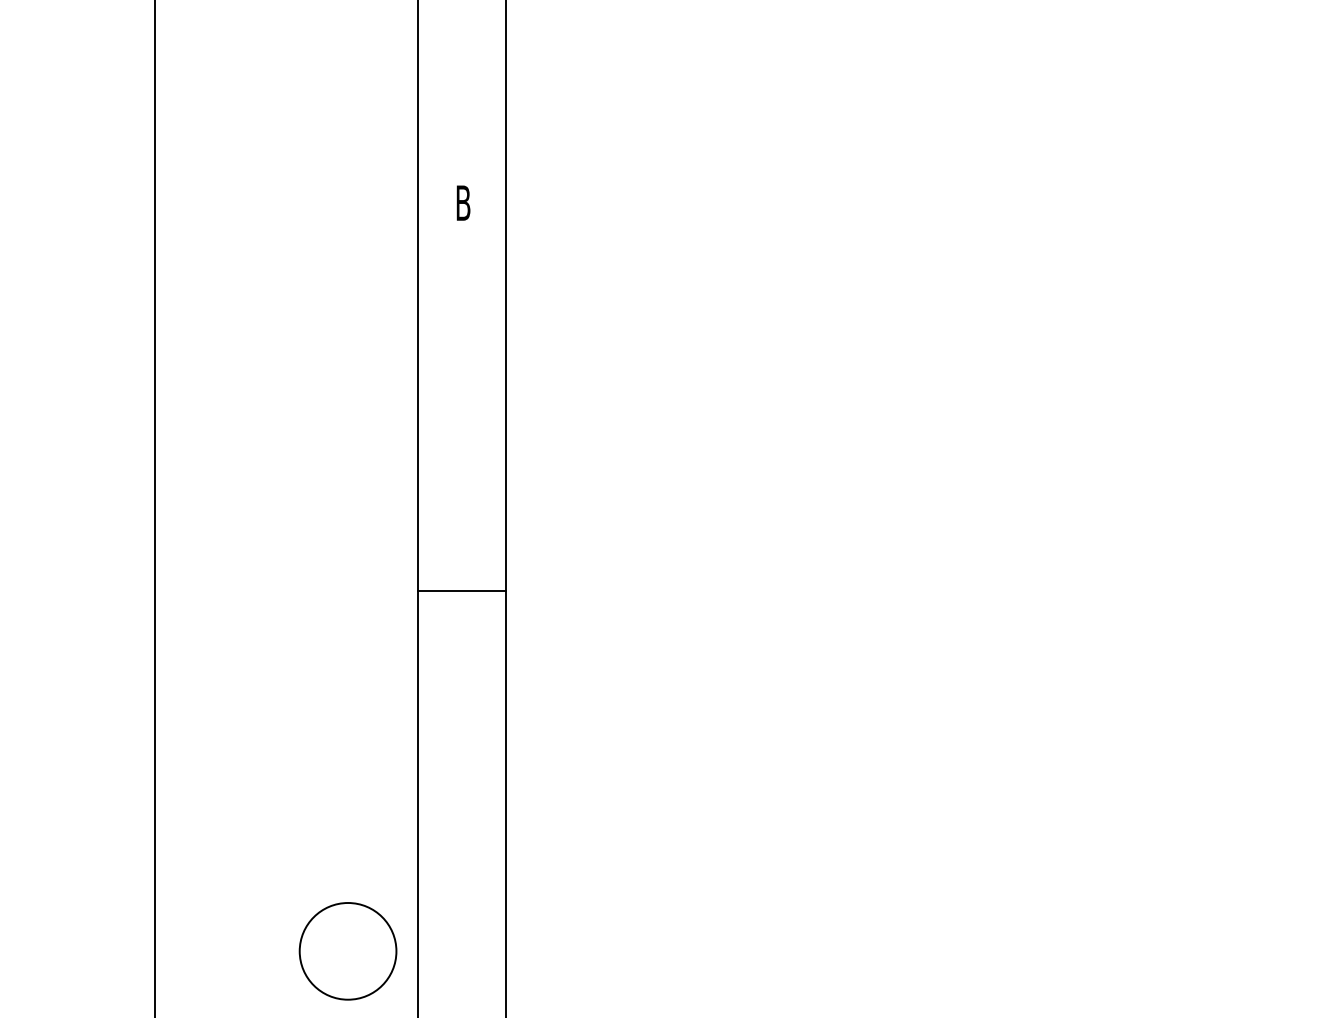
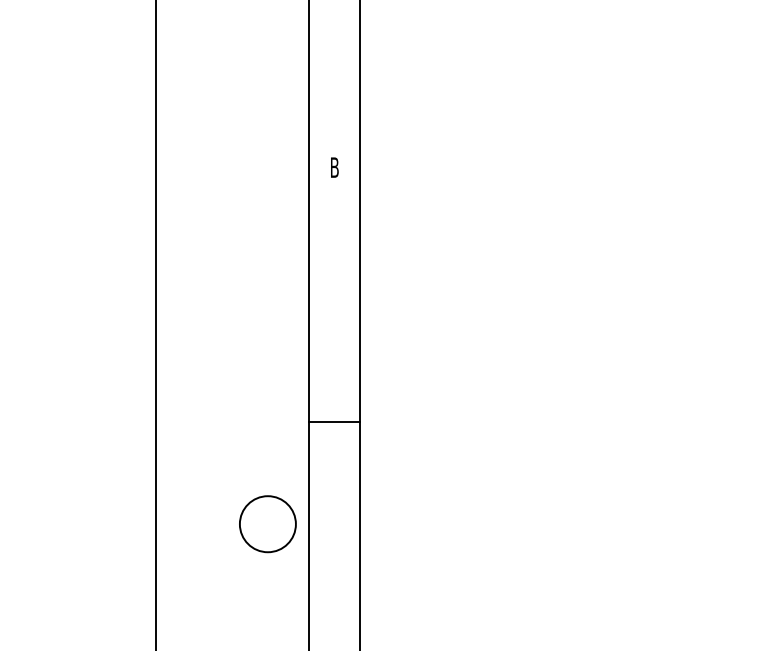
line: (461, 591) -> (333, 422), moved
circle: (347, 951) -> (267, 524), moved

